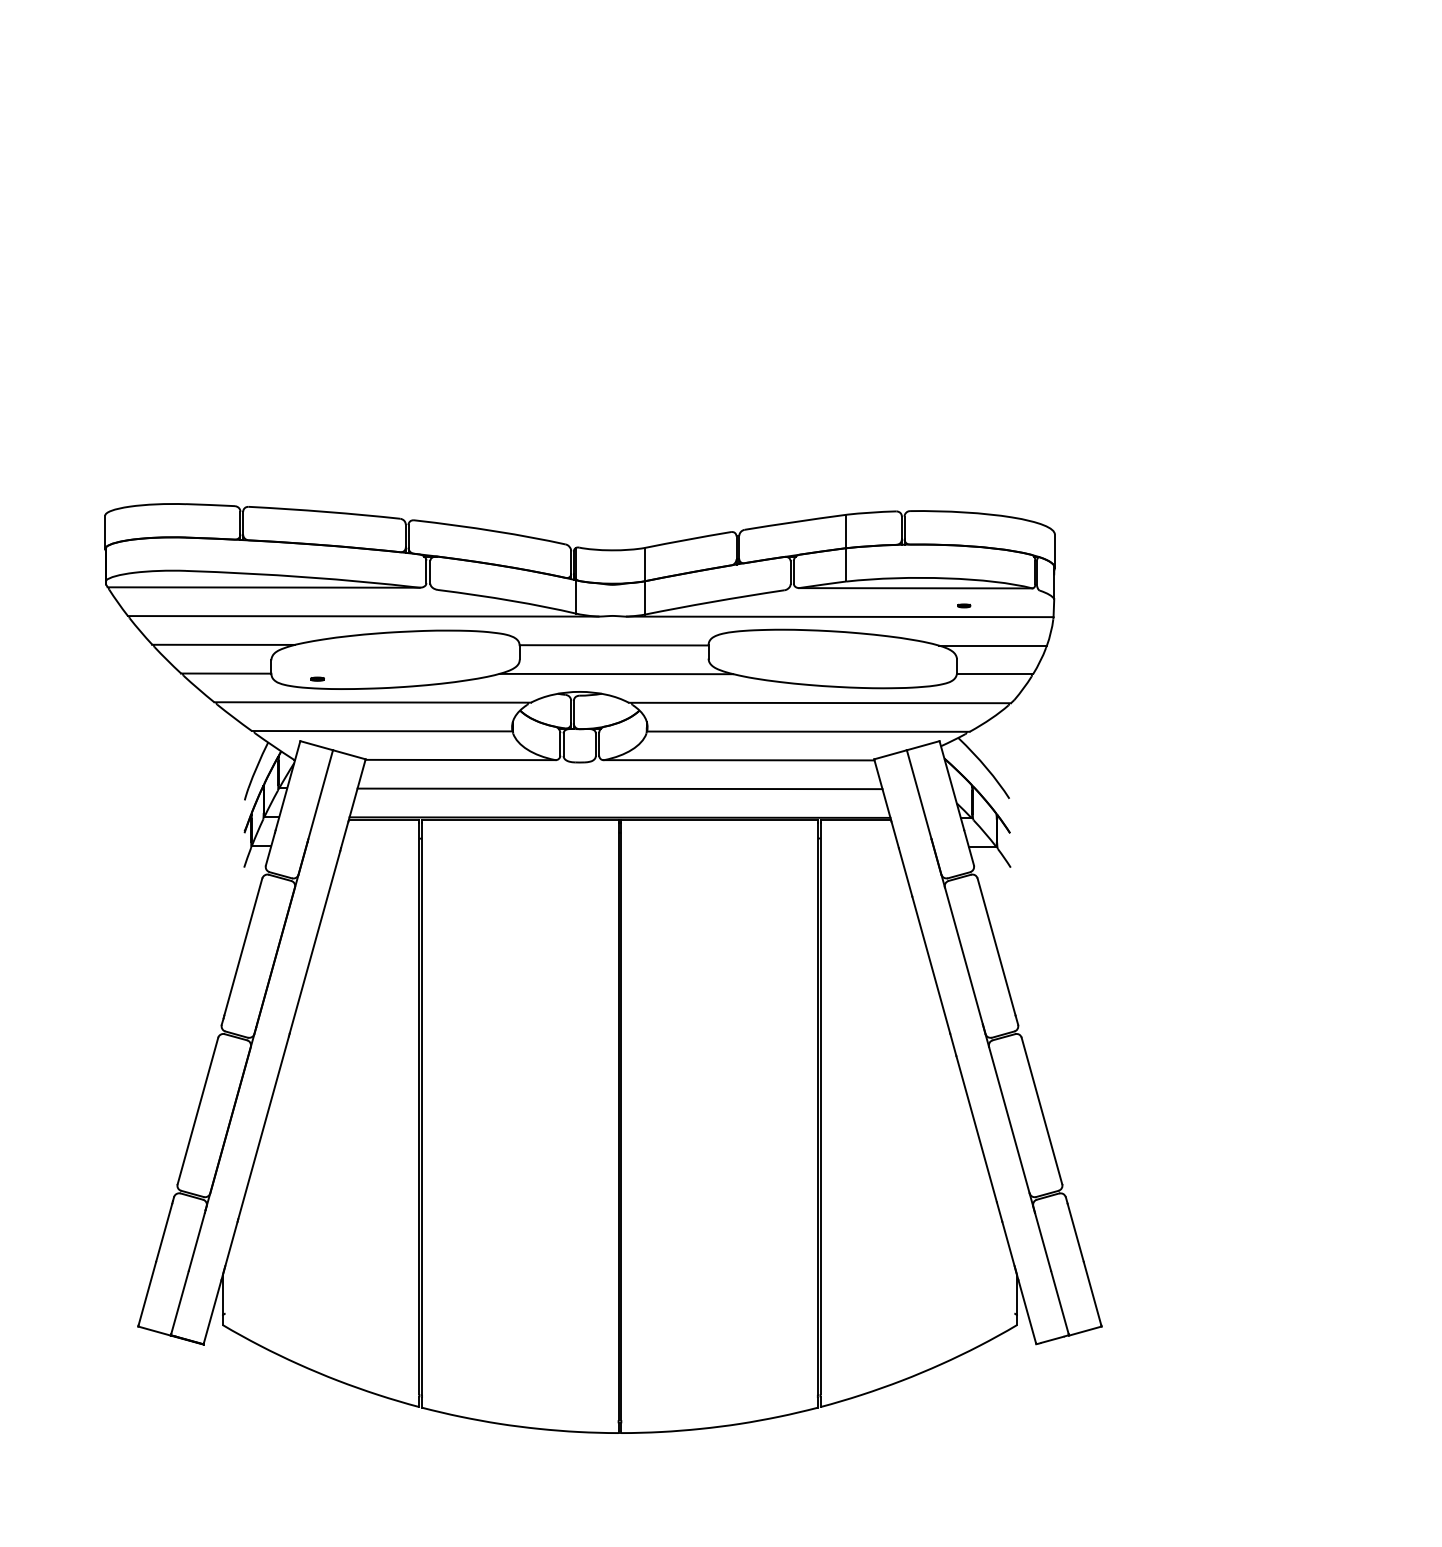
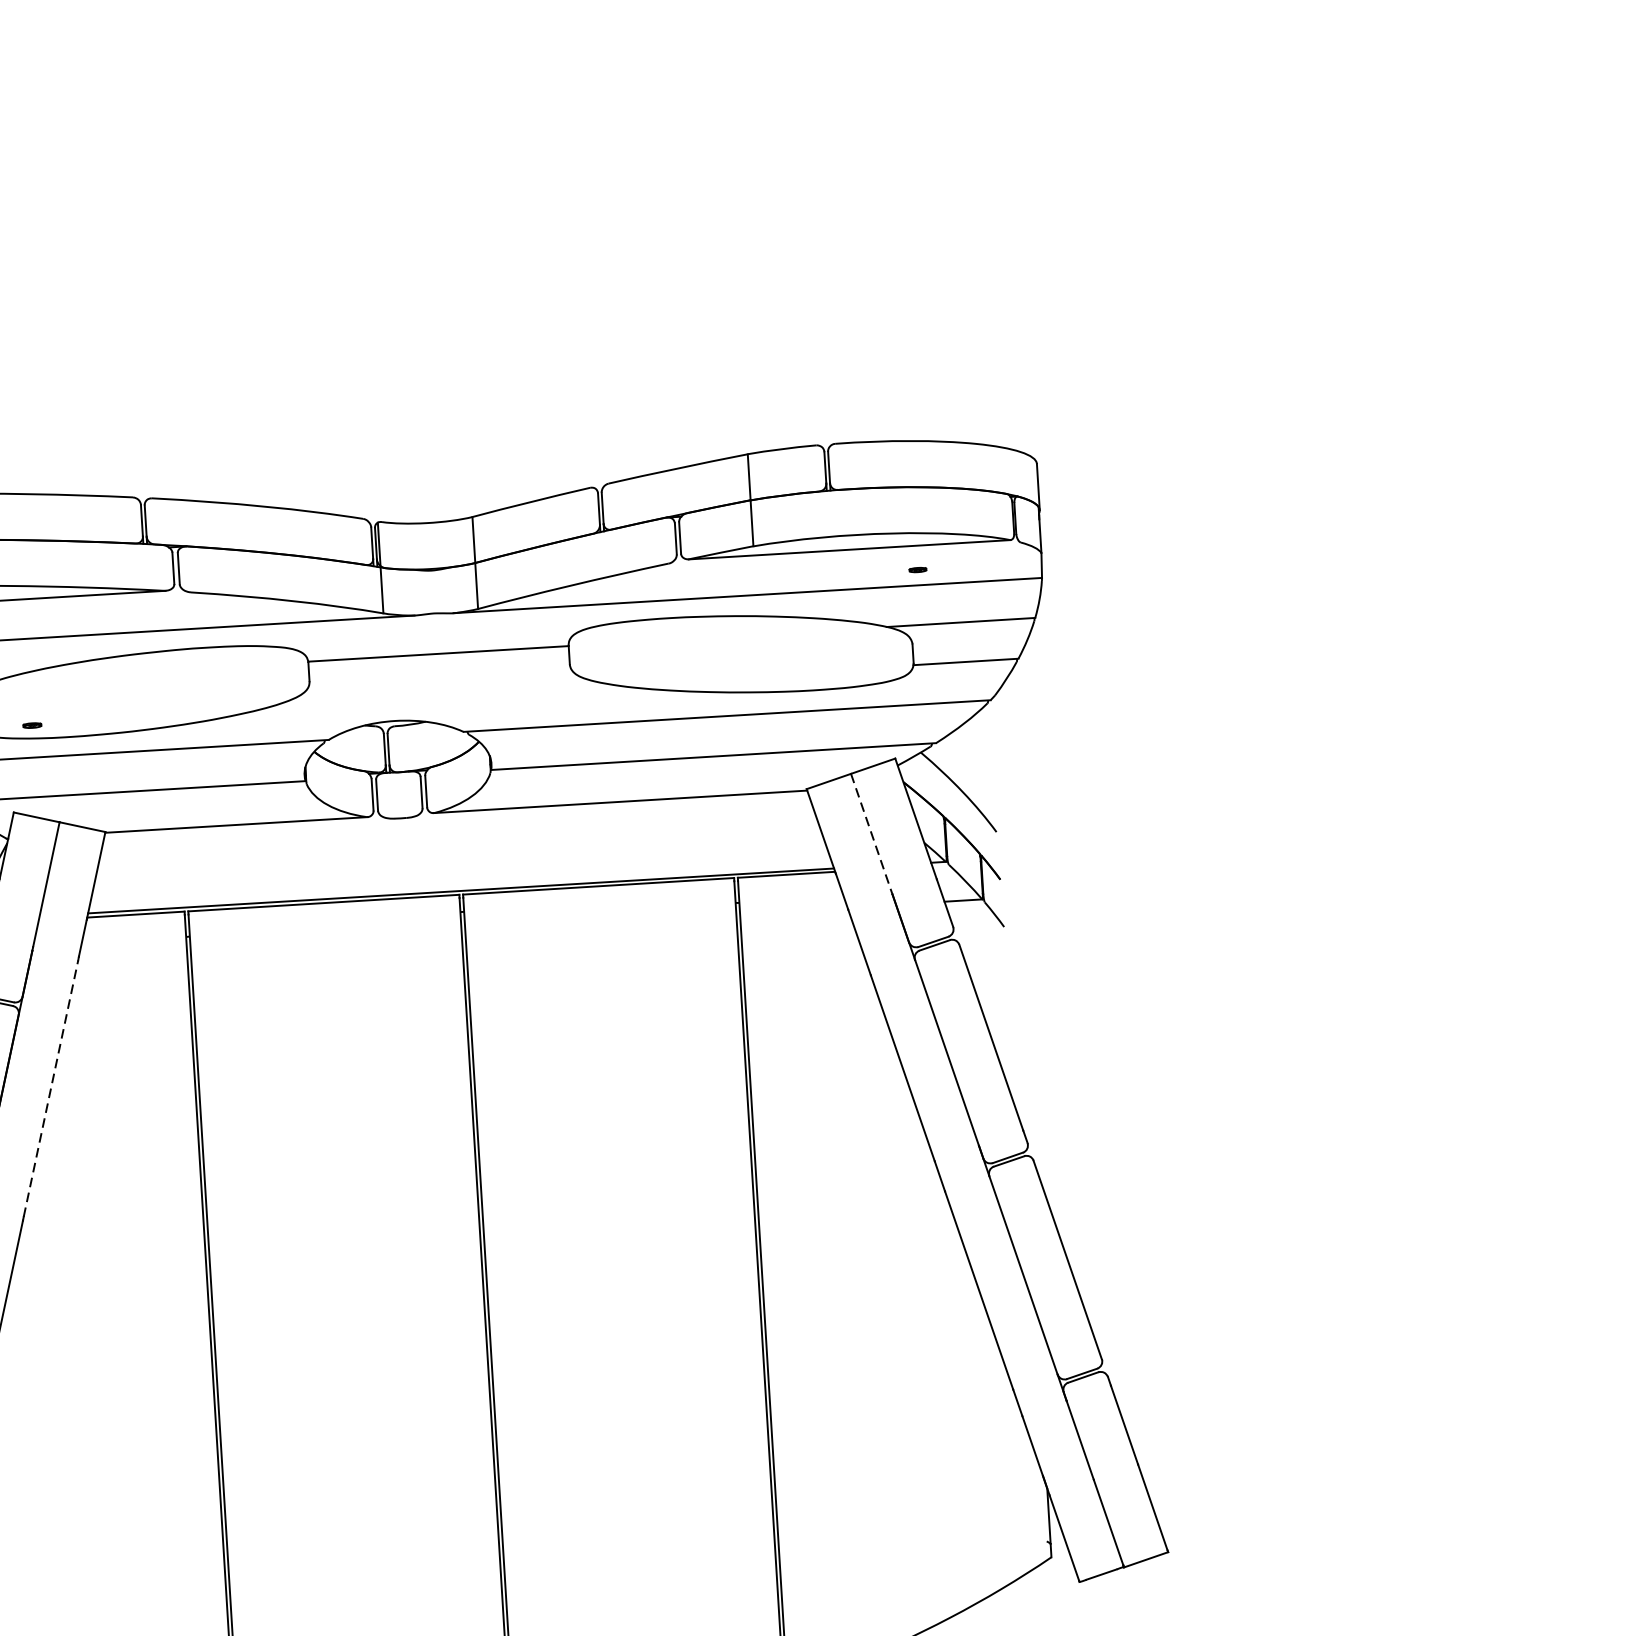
line: (616, 673) -> (444, 692), removed
line: (619, 788) -> (457, 850), removed
line: (919, 795) -> (872, 835), solid -> dashed
line: (314, 942) -> (50, 1088), solid -> dashed

